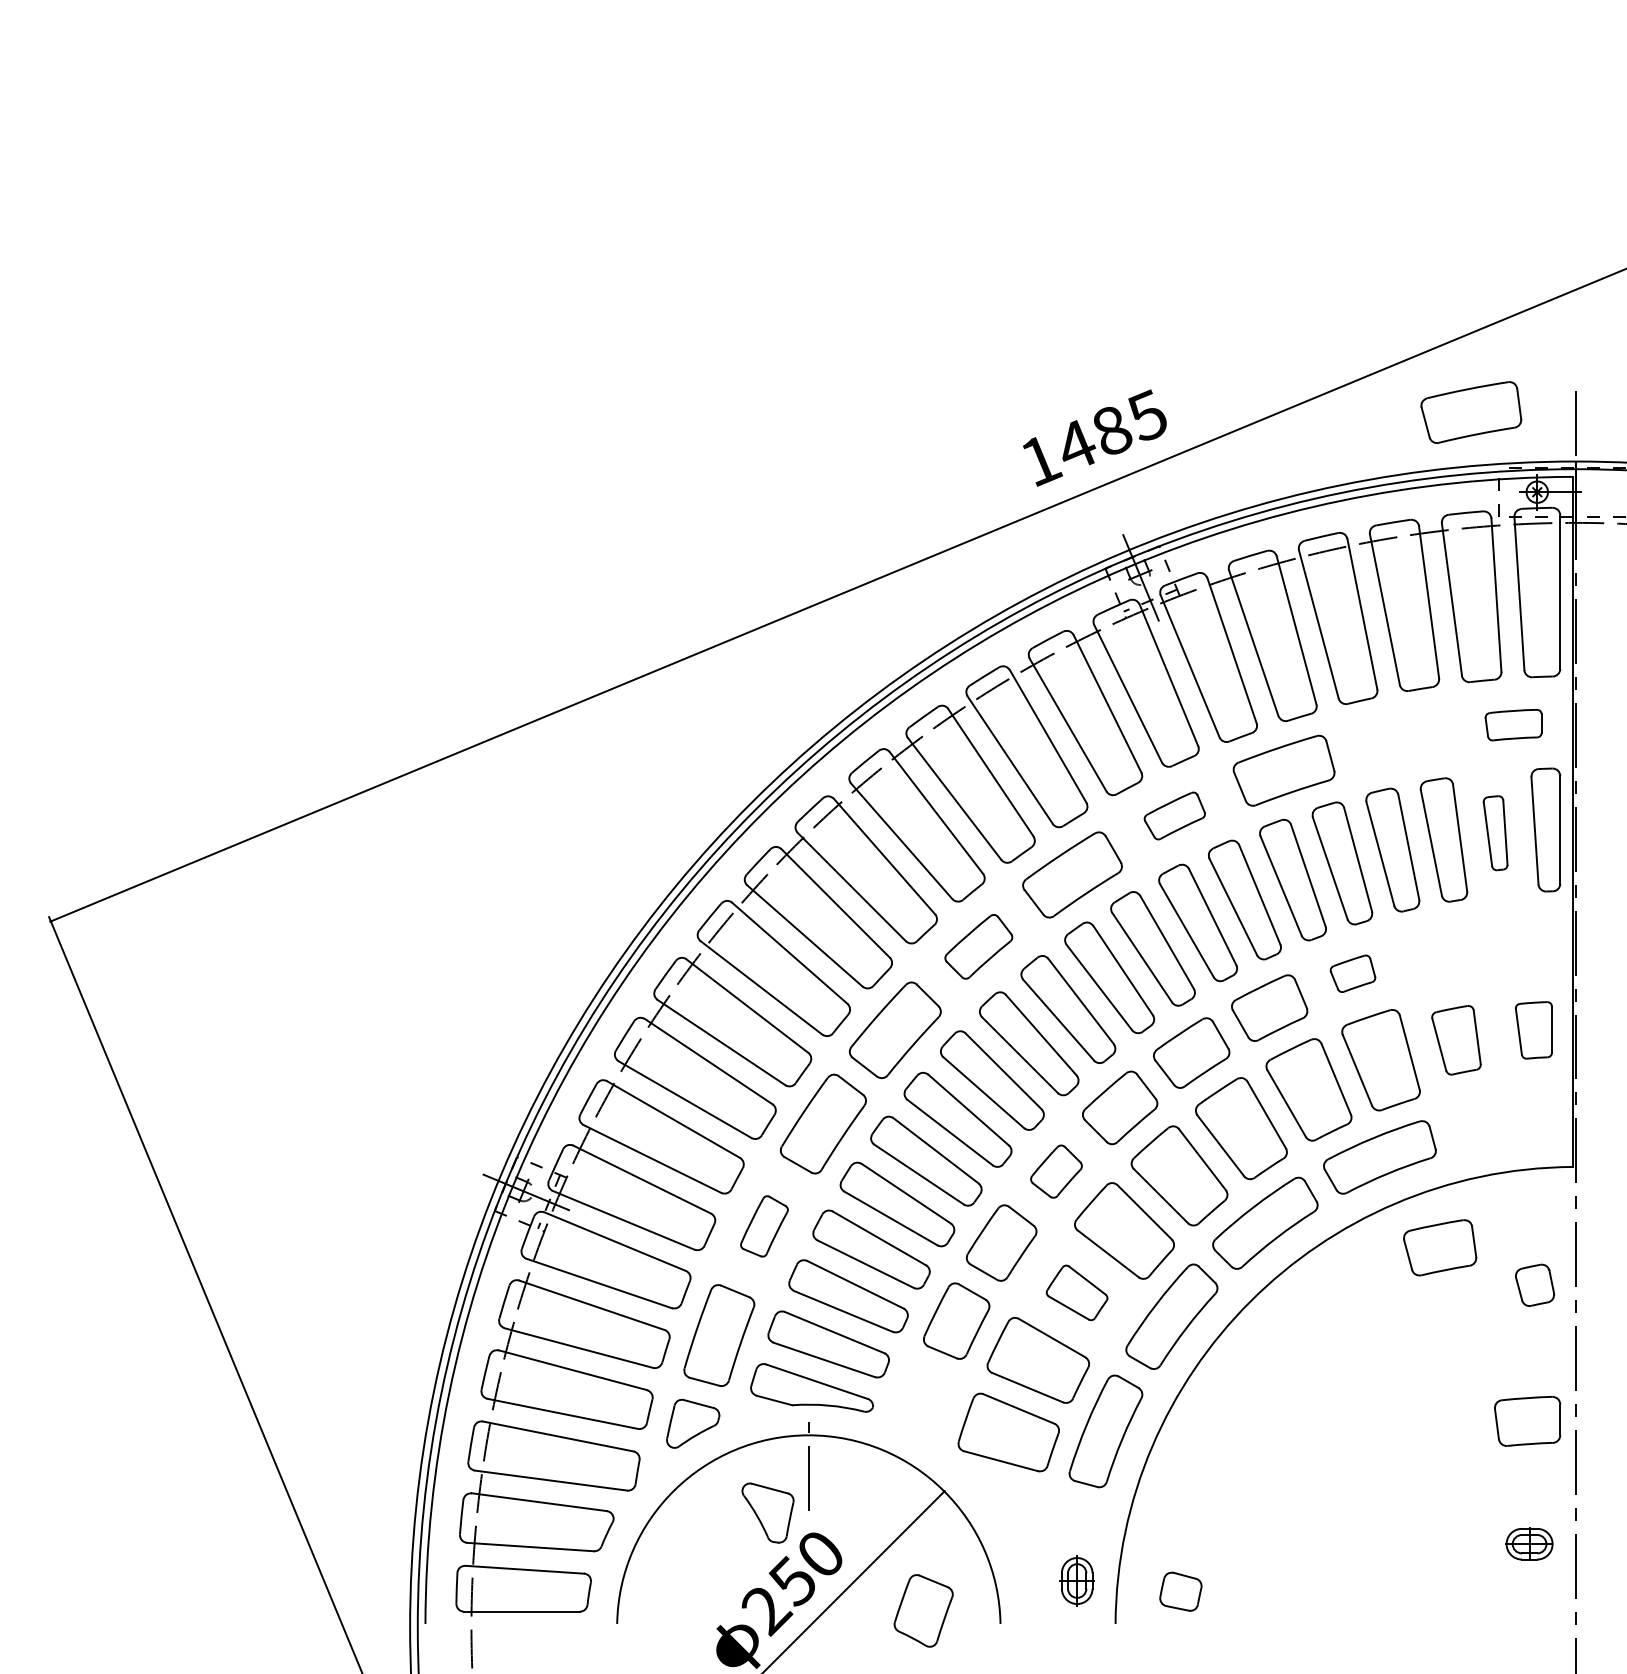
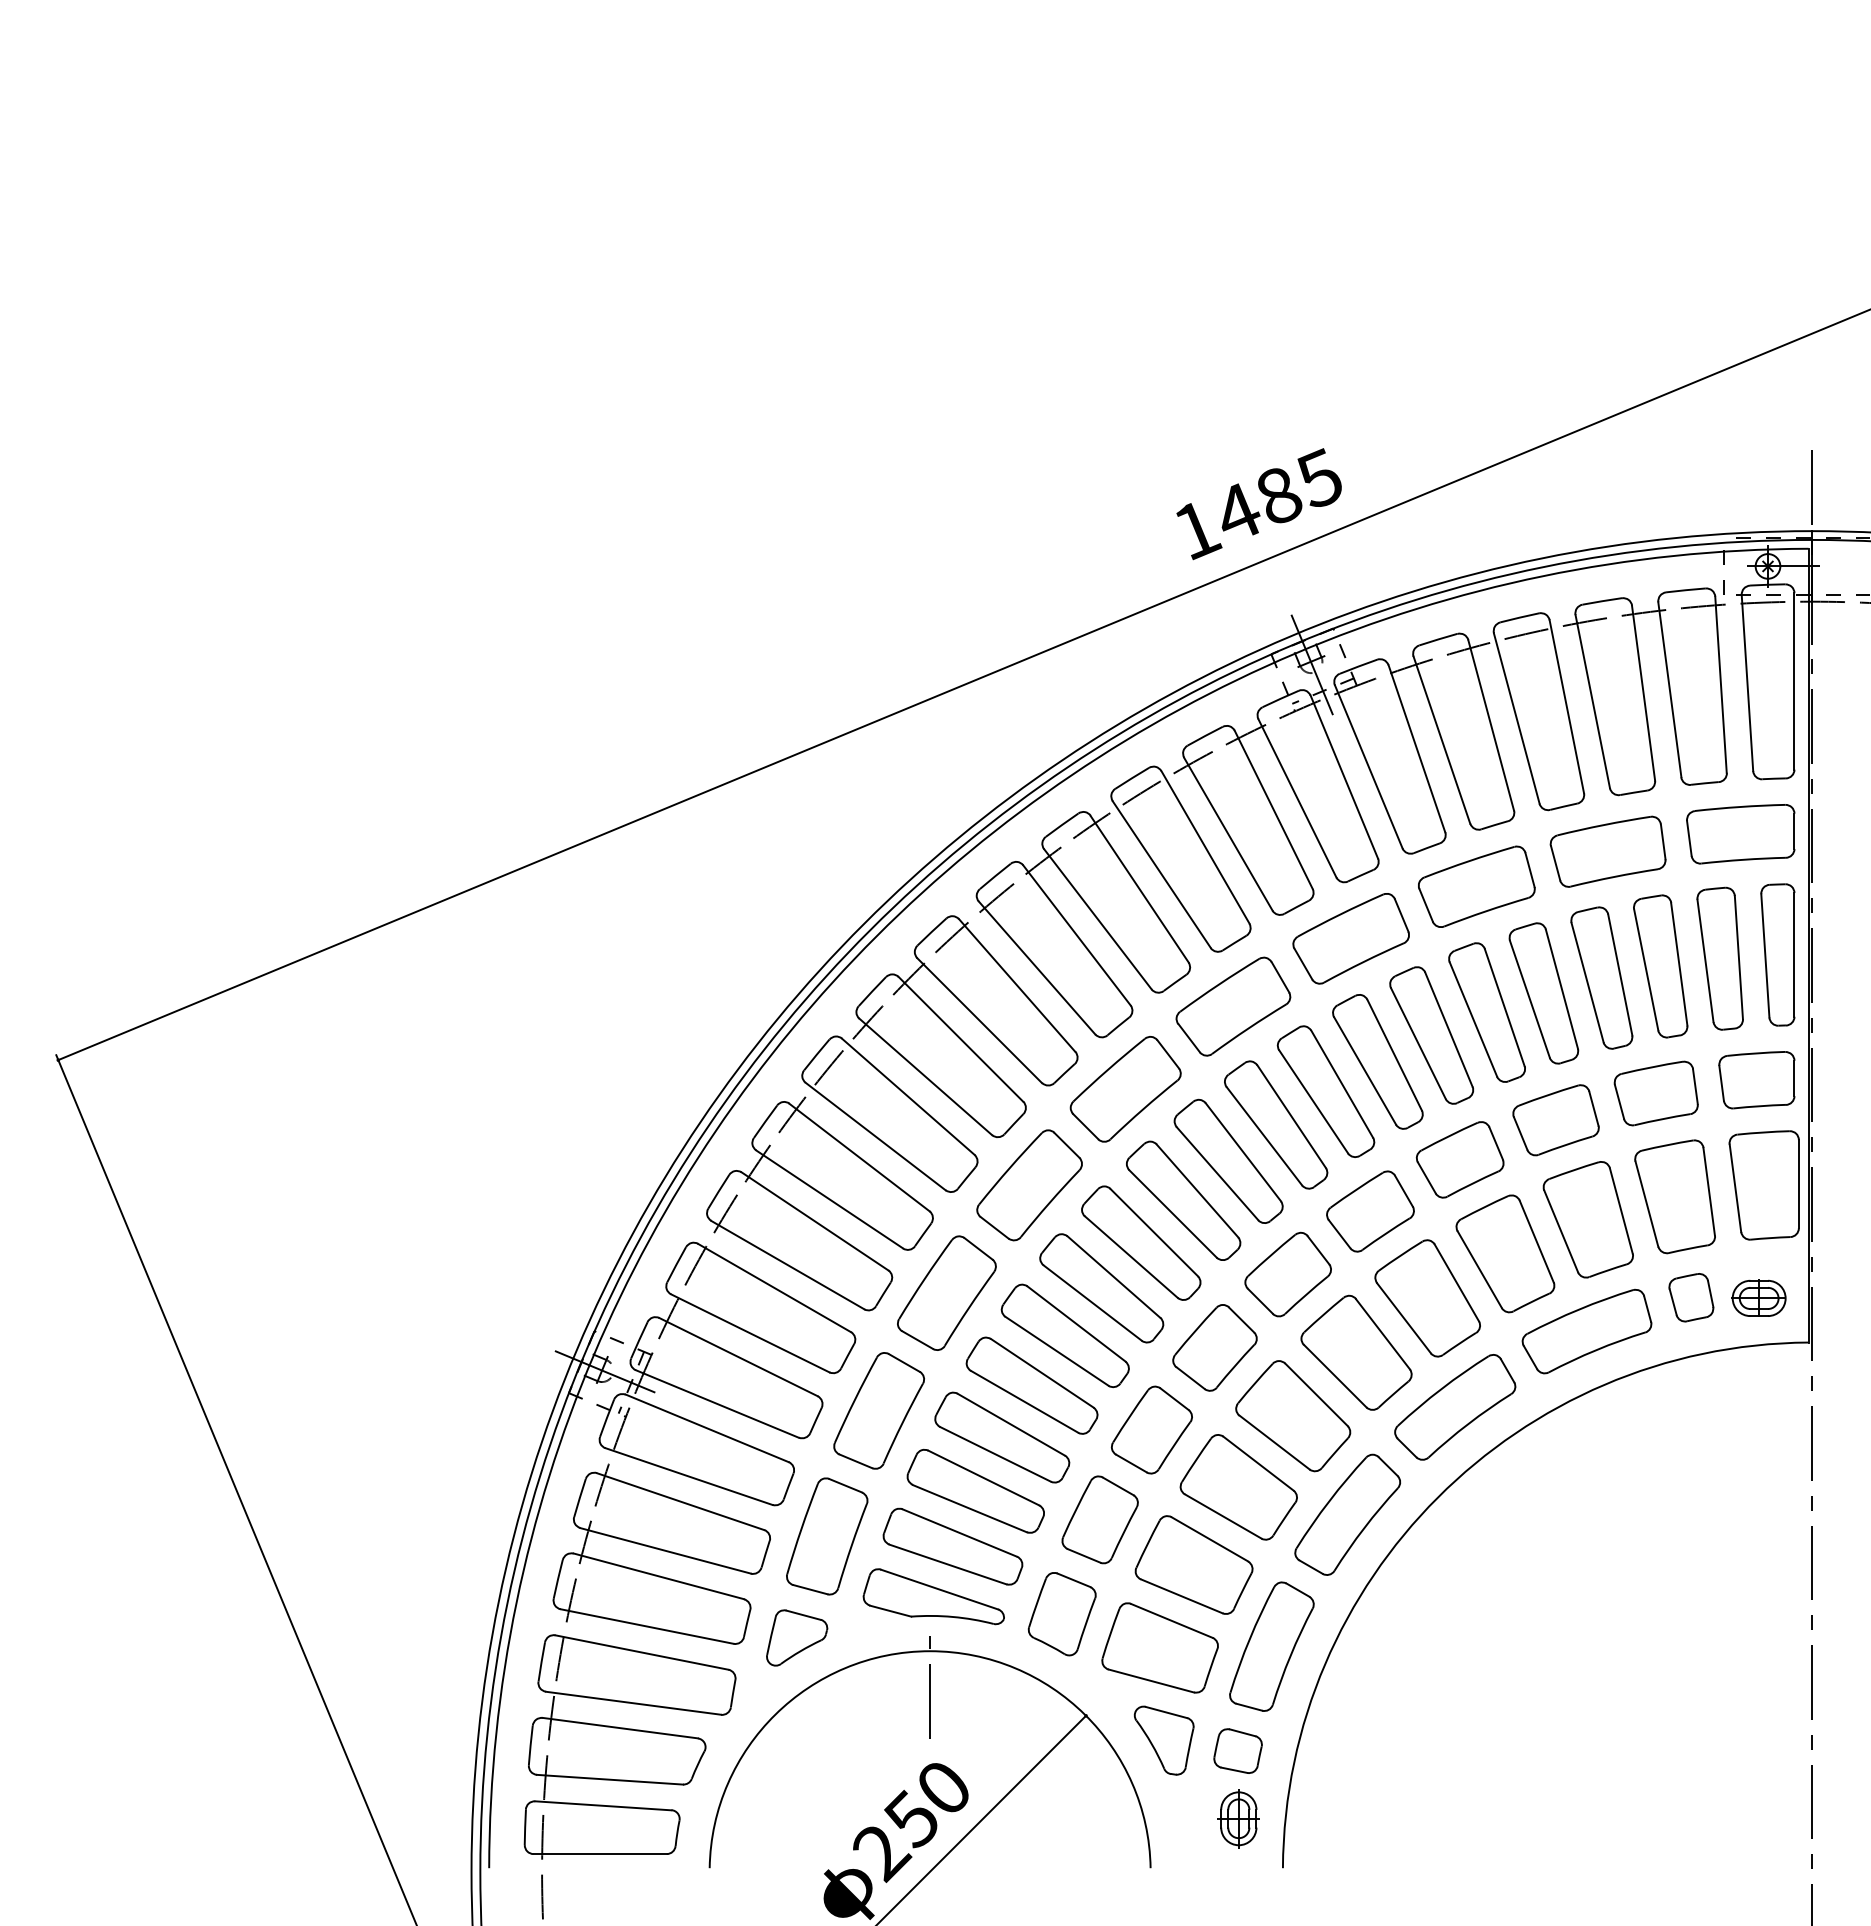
part: (1470, 412) -> (1607, 851), moved
part: (1513, 725) -> (1740, 834), size x1.67
part: (1174, 815) -> (1350, 938), size x1.67
part: (1495, 833) -> (1719, 958), size x1.67
part: (978, 946) -> (1125, 1089), size x1.43
part: (1352, 973) -> (1555, 1120), size x1.67
part: (1533, 1030) -> (1763, 1185), size x1.67
part: (1455, 1040) -> (1674, 1196), size x1.43
part: (1056, 1171) -> (1214, 1347), size x1.43
part: (763, 1226) -> (878, 1410), size x1.67
part: (1439, 1247) -> (1655, 1093), moved
part: (1535, 1285) -> (1691, 1297), moved
part: (1076, 1293) -> (1238, 1487), size x1.67
part: (1527, 1421) -> (1756, 1080), moved
part: (767, 1512) -> (1163, 1740), moved
part: (1529, 1543) -> (1758, 1297), moved
part: (1180, 1591) -> (1237, 1750), moved
part: (923, 1611) -> (1061, 1614), moved

